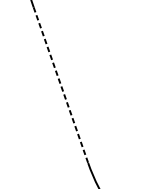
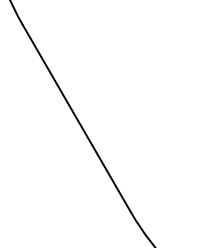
line: (61, 85) -> (77, 118), dashed -> solid

